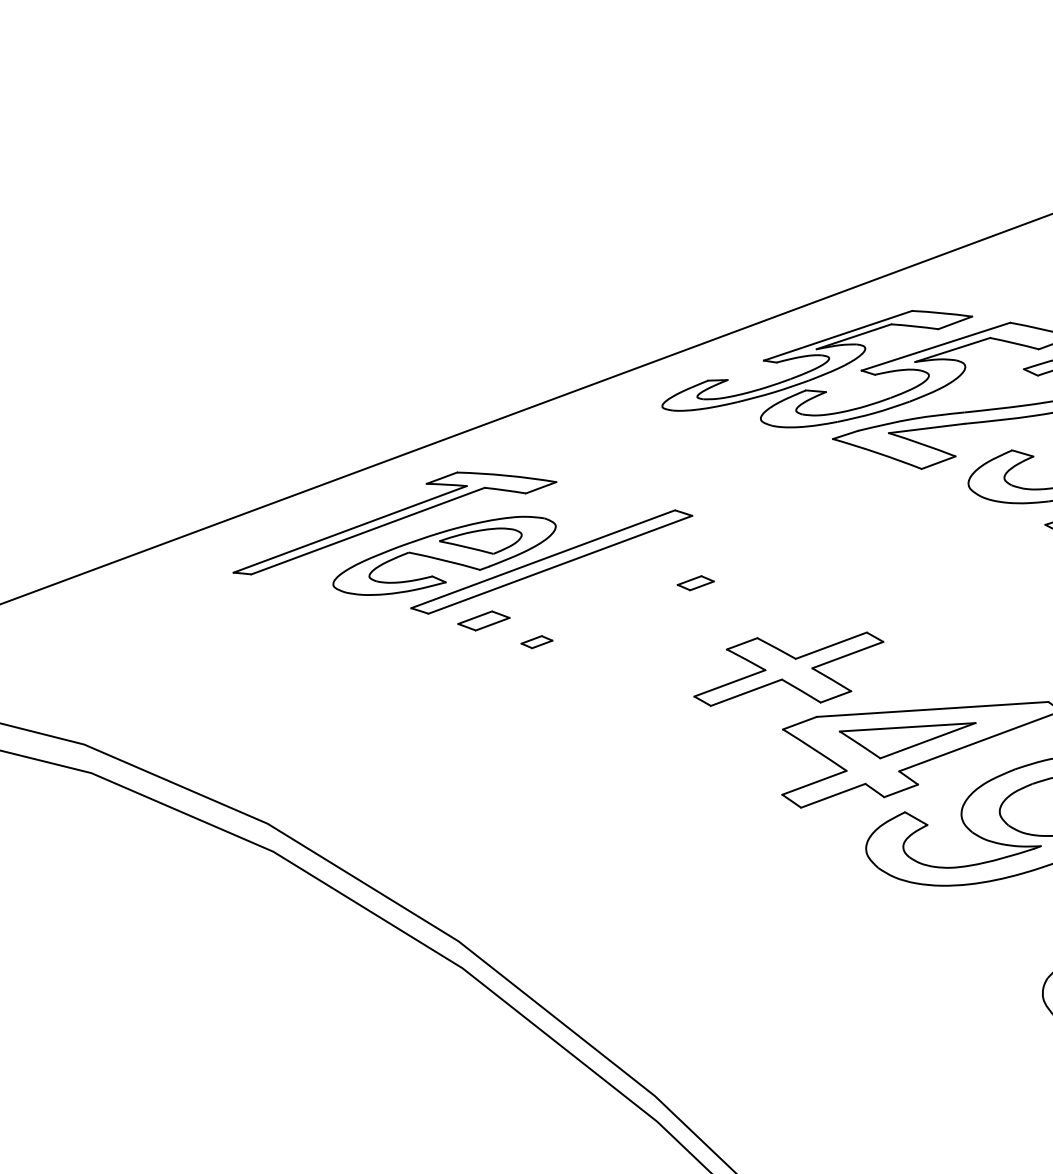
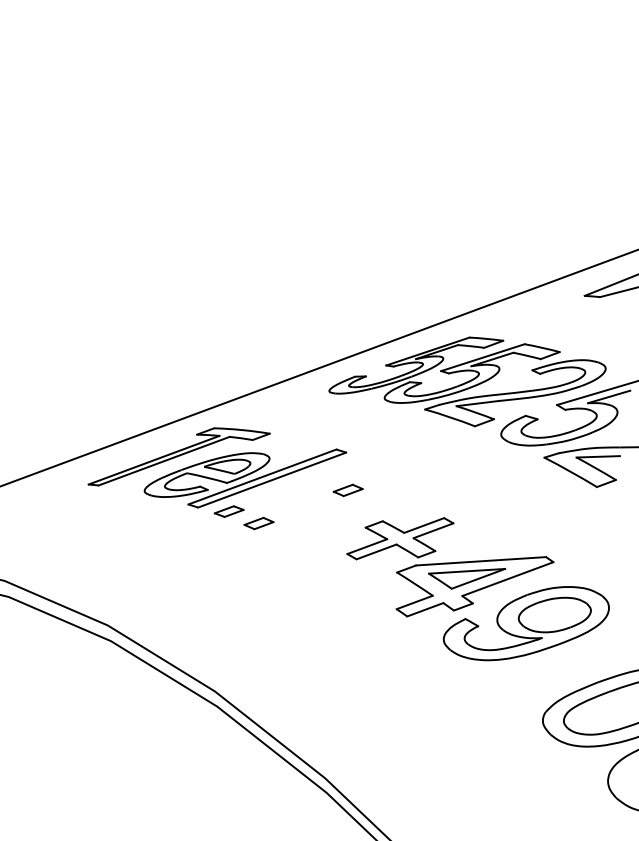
part: (694, 583) -> (347, 490), size x1.43
part: (536, 642) -> (258, 523), size x1.67

